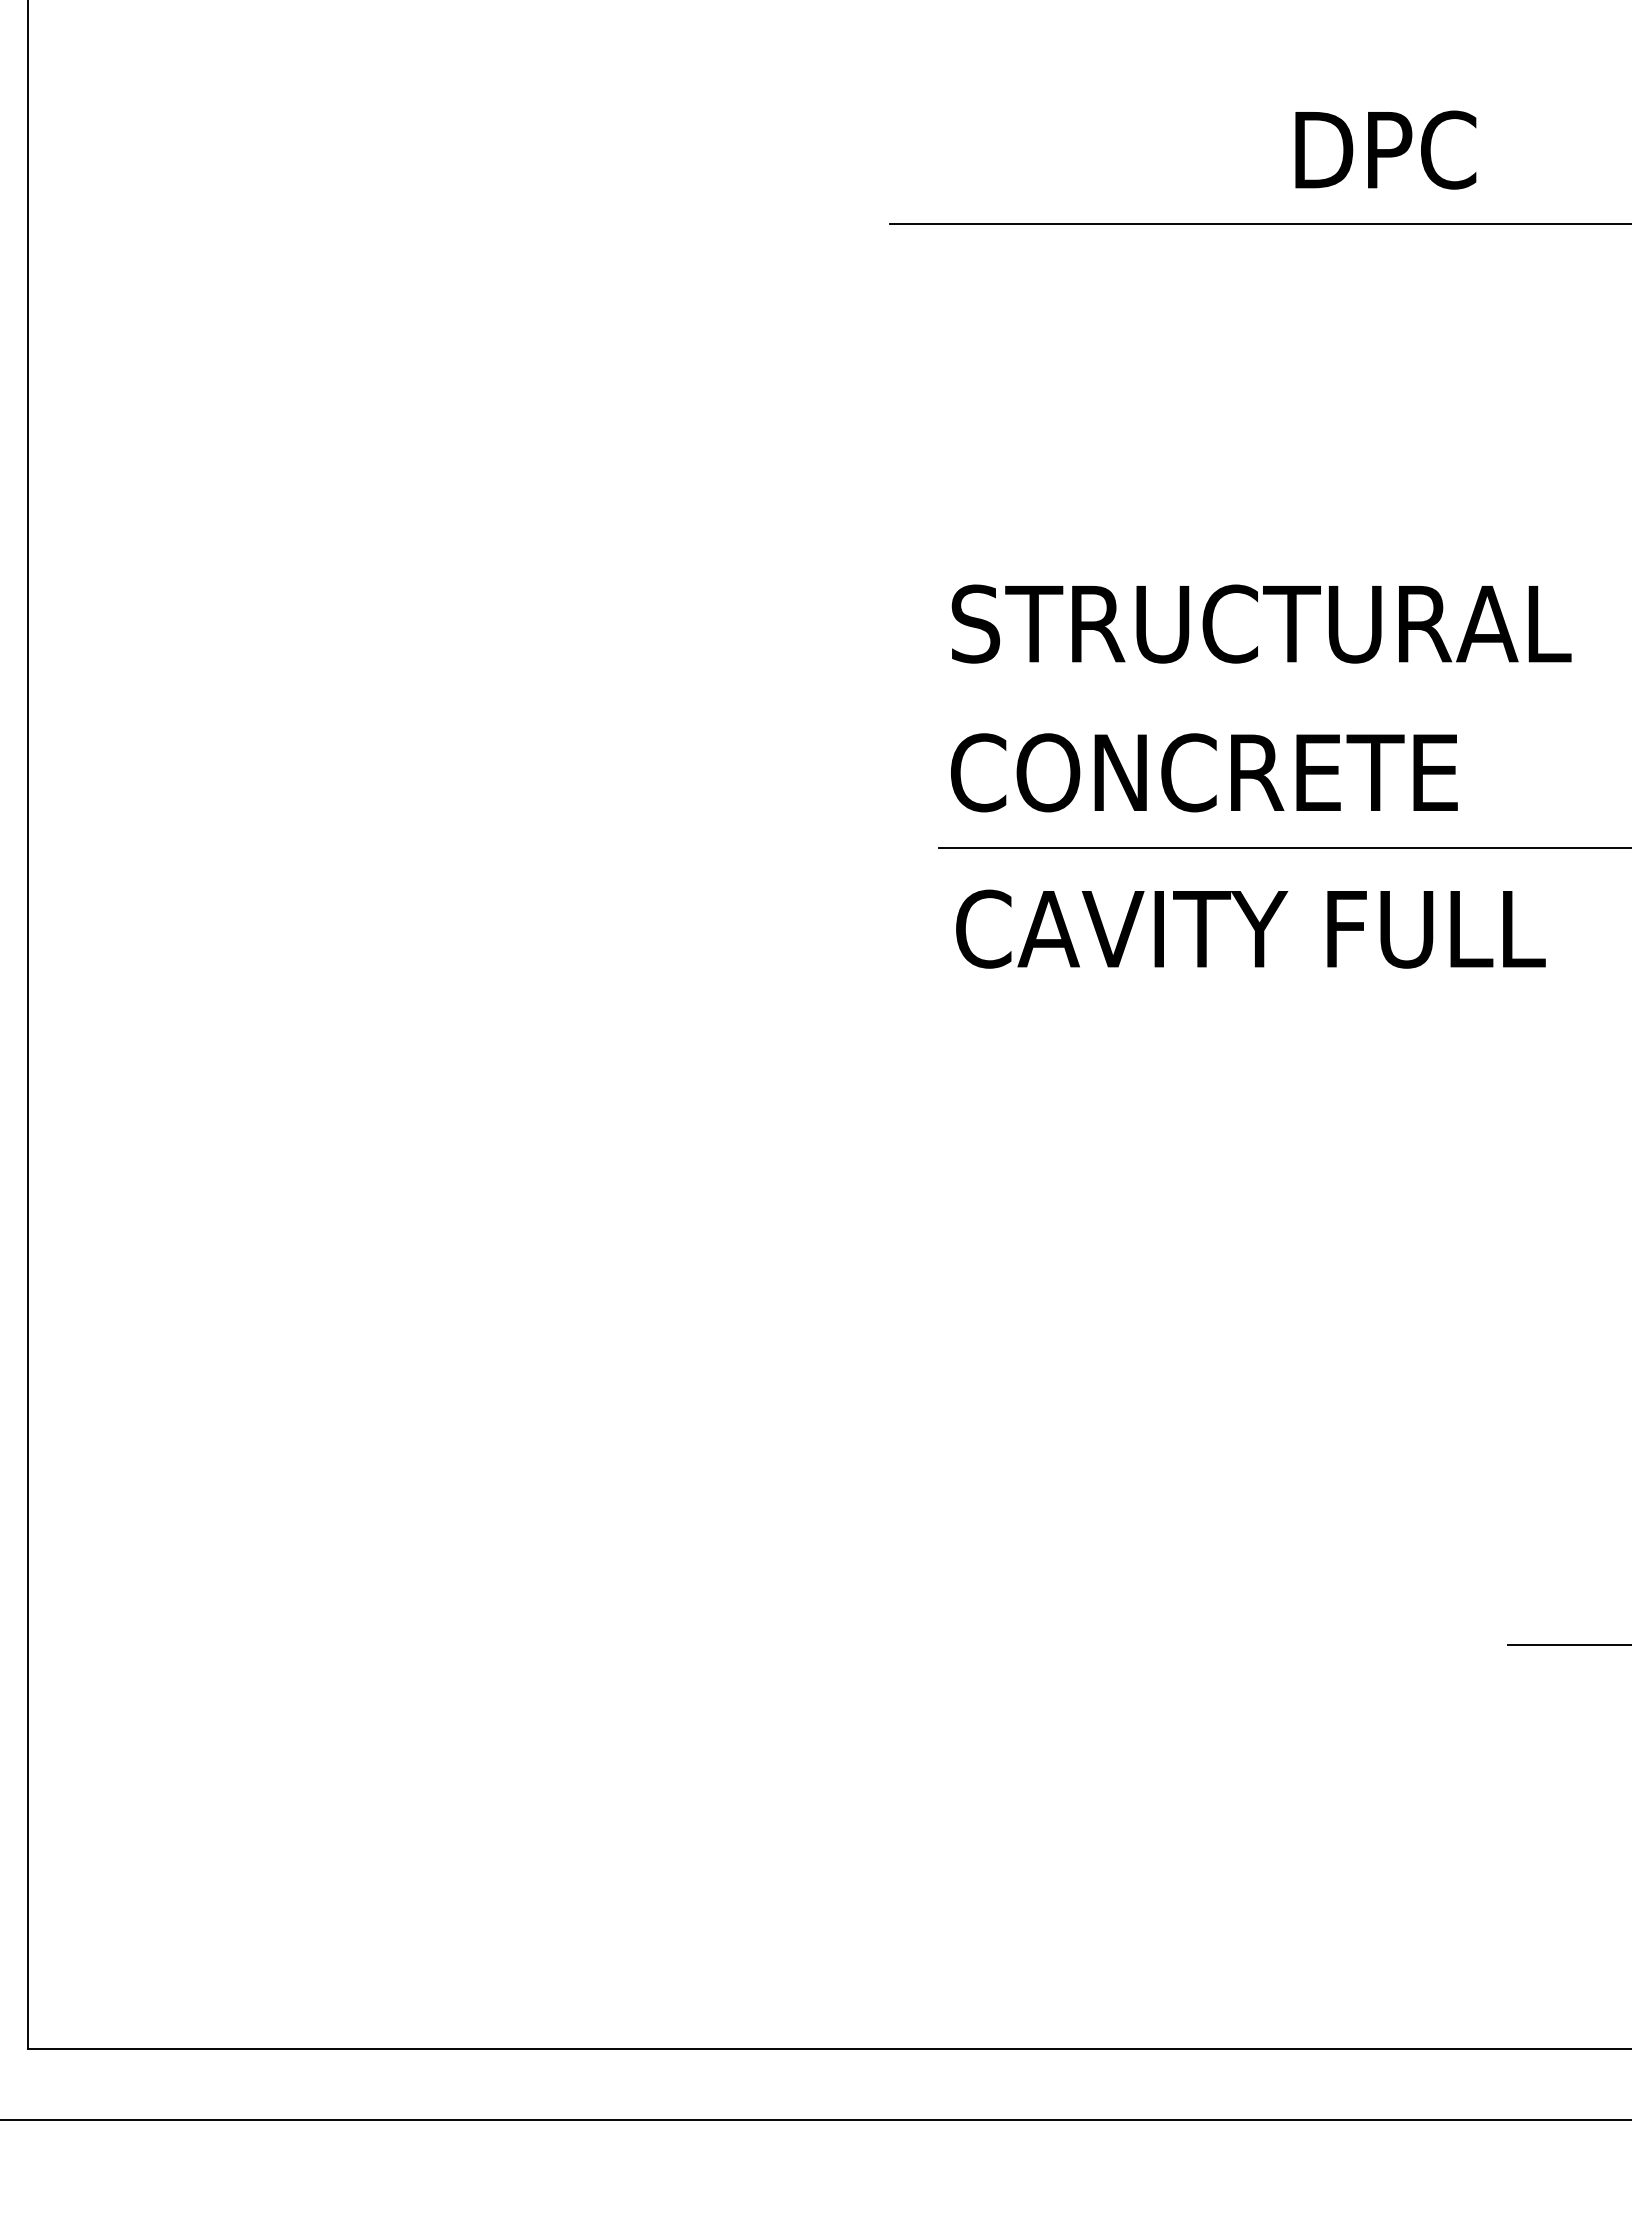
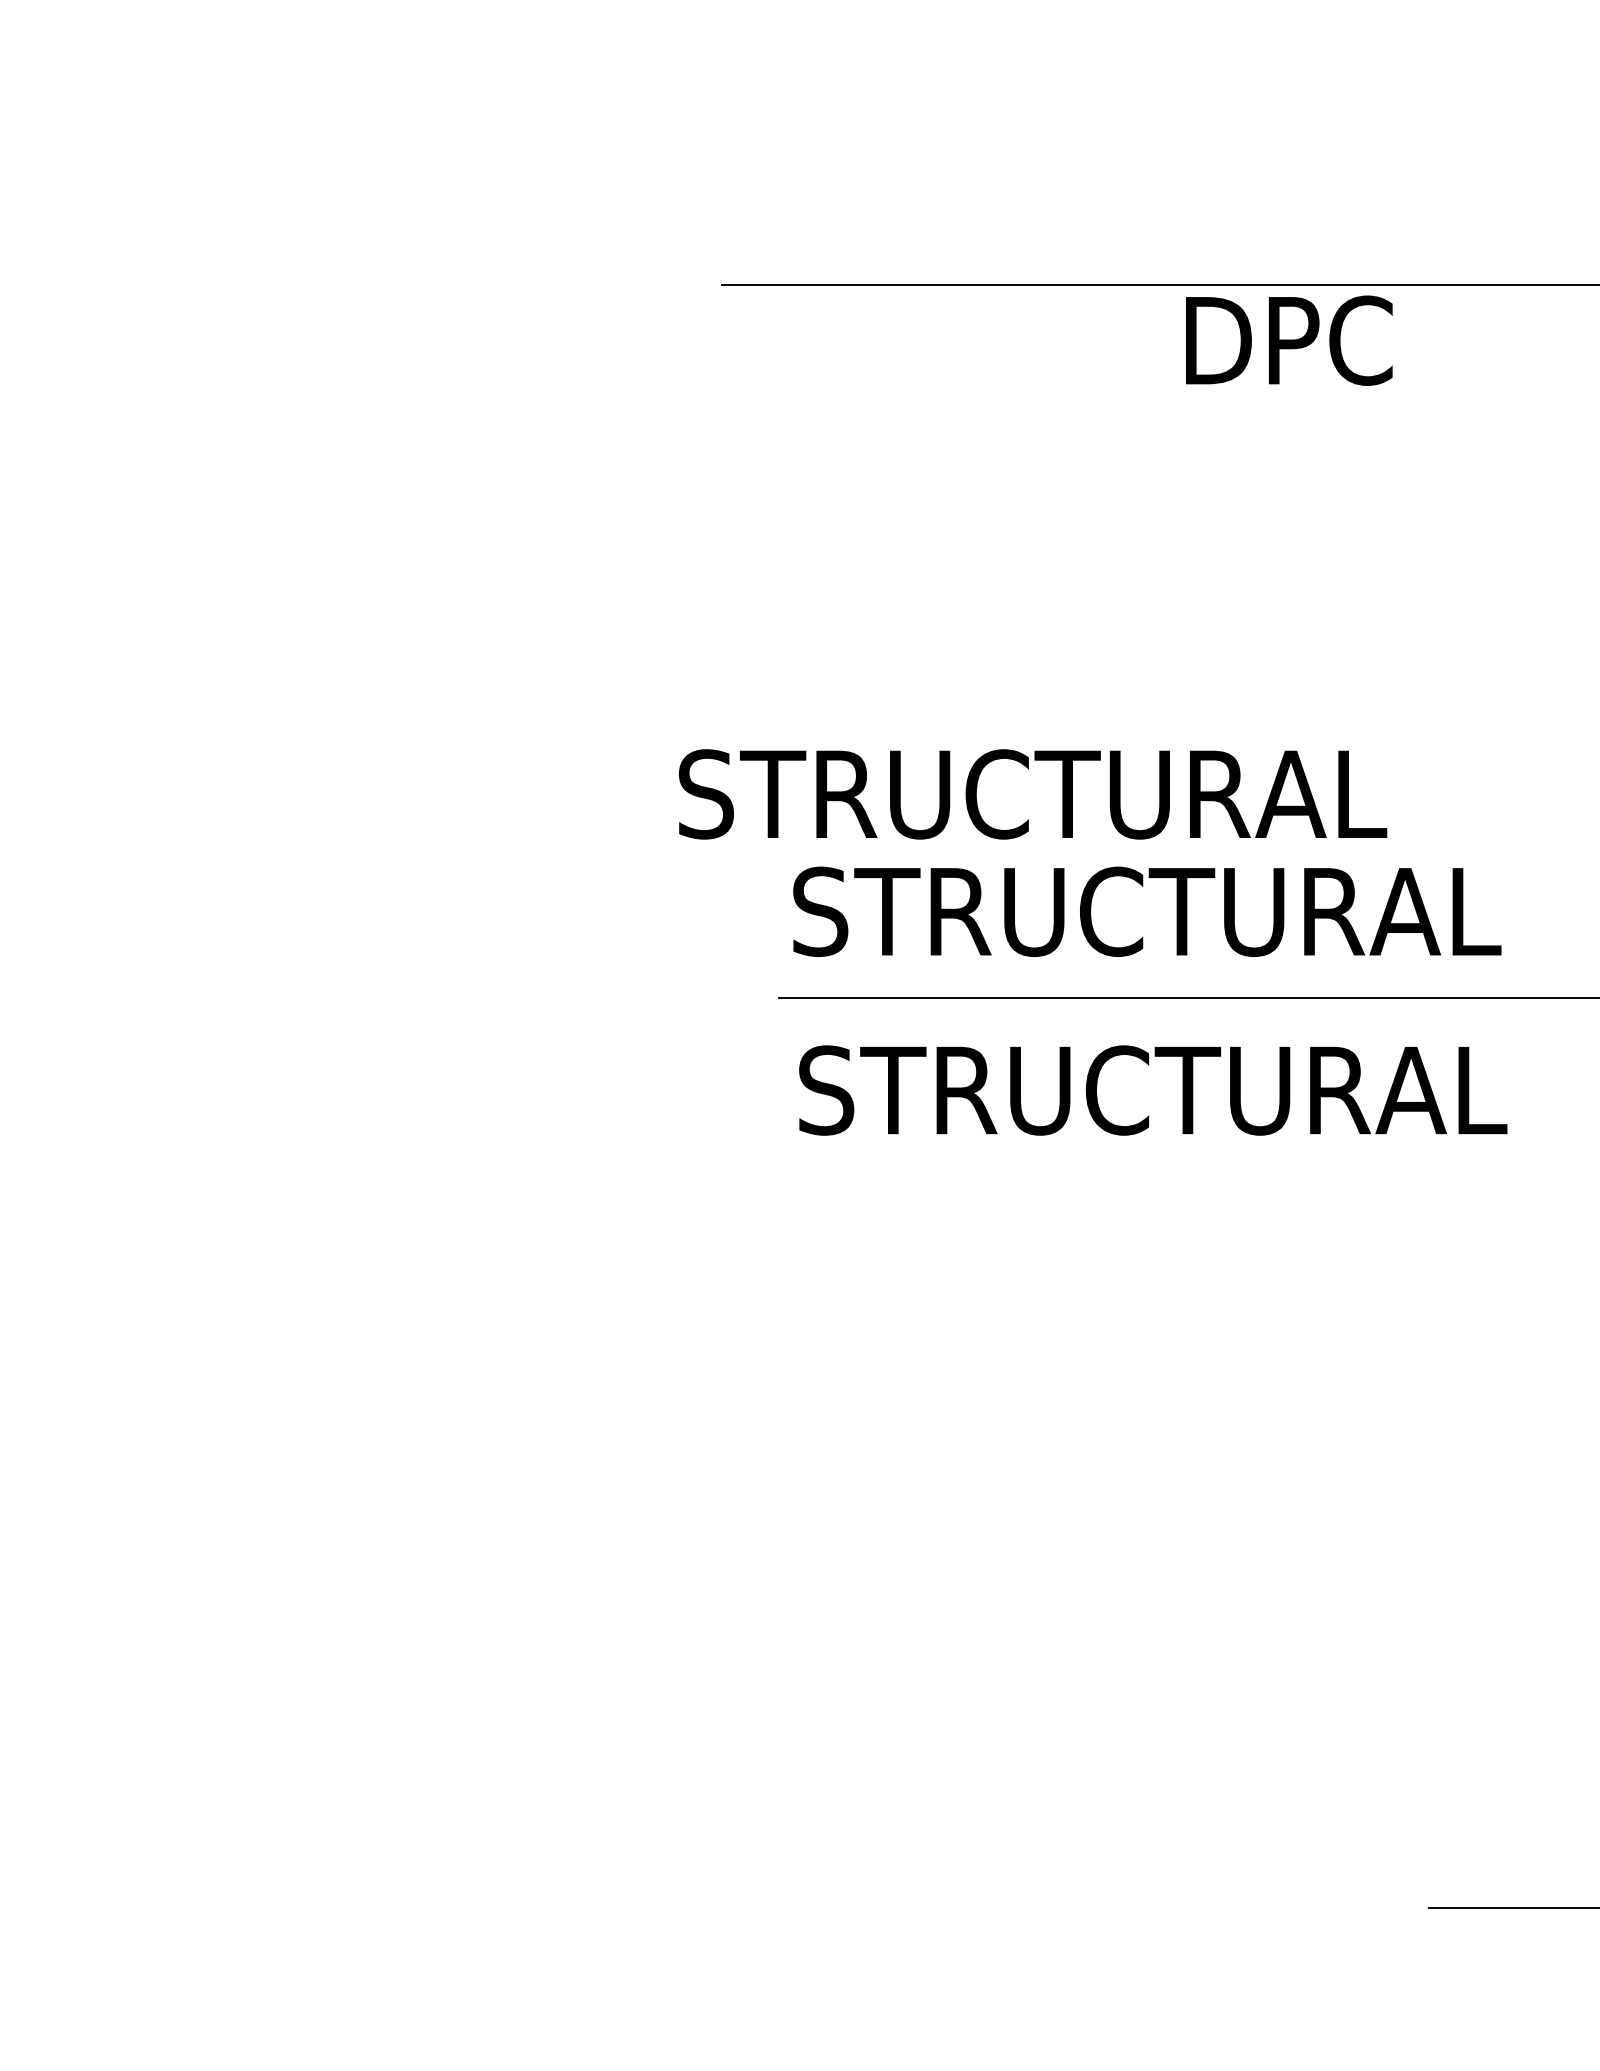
text: (1385, 149) -> (1288, 339), moved
text: (1261, 623) -> (1032, 793), moved
text: (1260, 772) -> (1145, 911), CONCRETE -> STRUCTURAL
text: (1266, 928) -> (1152, 1089), CAVITY FULL -> STRUCTURAL

